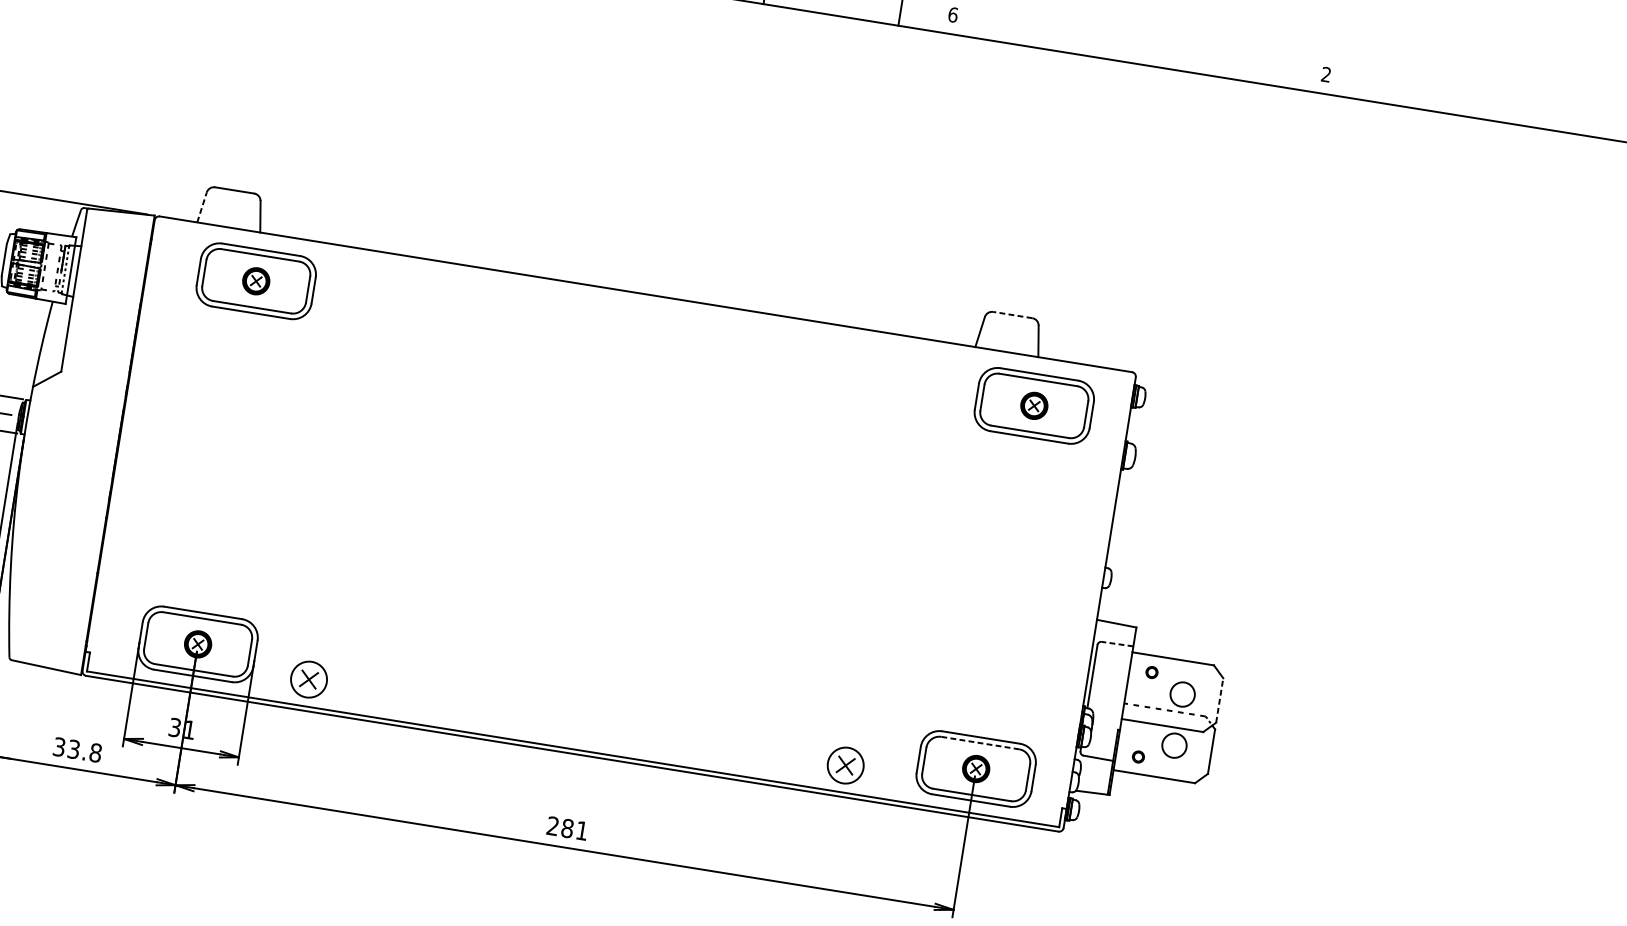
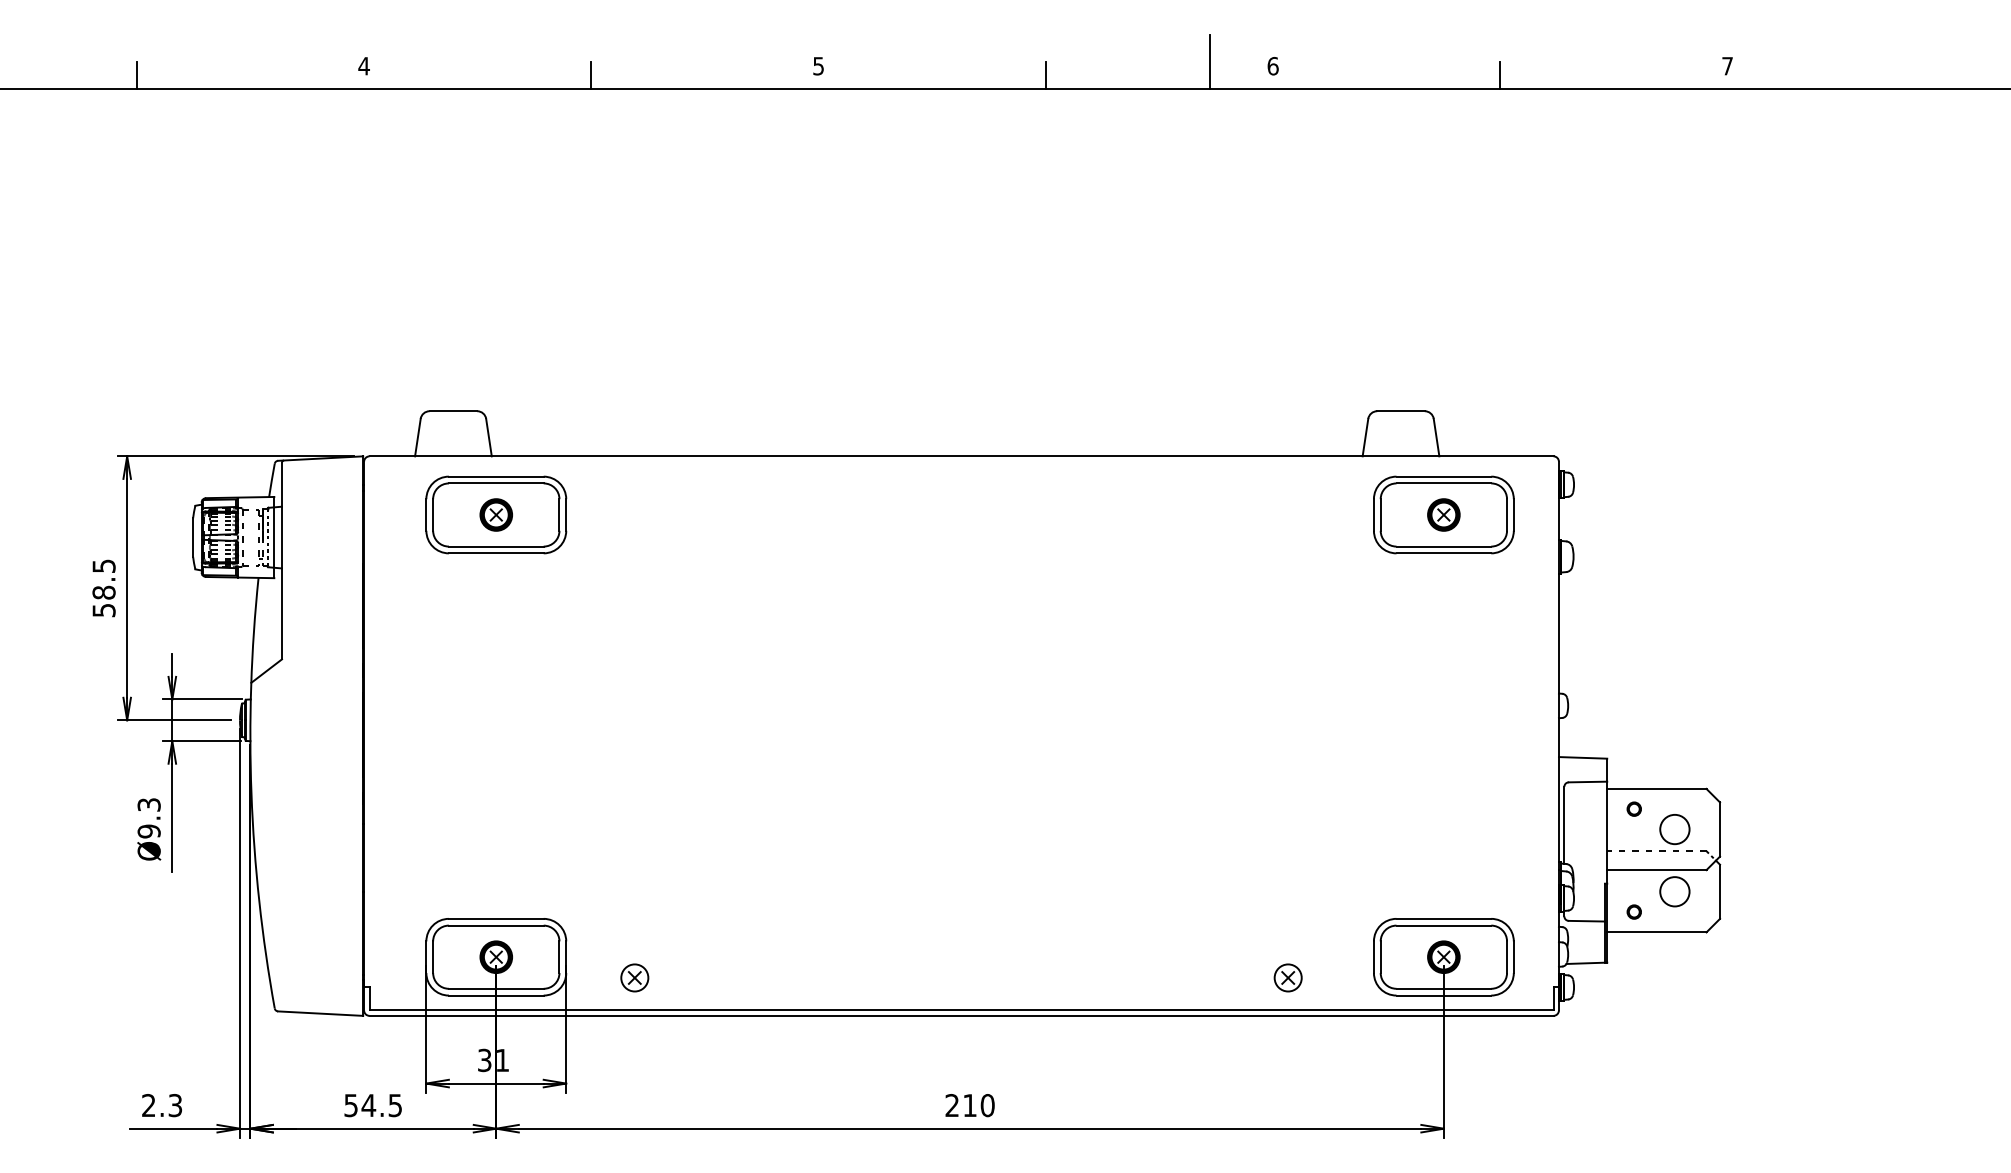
line: (1138, 52) -> (1500, 75), added
text: (1326, 74) -> (1727, 66), 2 -> 7
line: (201, 207) -> (417, 437), dashed -> solid
line: (1013, 315) -> (1401, 411), dashed -> solid
line: (1117, 644) -> (1587, 782), dashed -> solid
part: (308, 679) -> (634, 977), size x0.62
line: (1220, 700) -> (1720, 829), dashed -> solid
line: (980, 743) -> (1444, 925), dashed -> solid
text: (77, 750) -> (373, 1105), 33.8 -> 54.5
part: (845, 765) -> (1287, 977), size x0.62
text: (574, 829) -> (978, 1105), 281 -> 210

